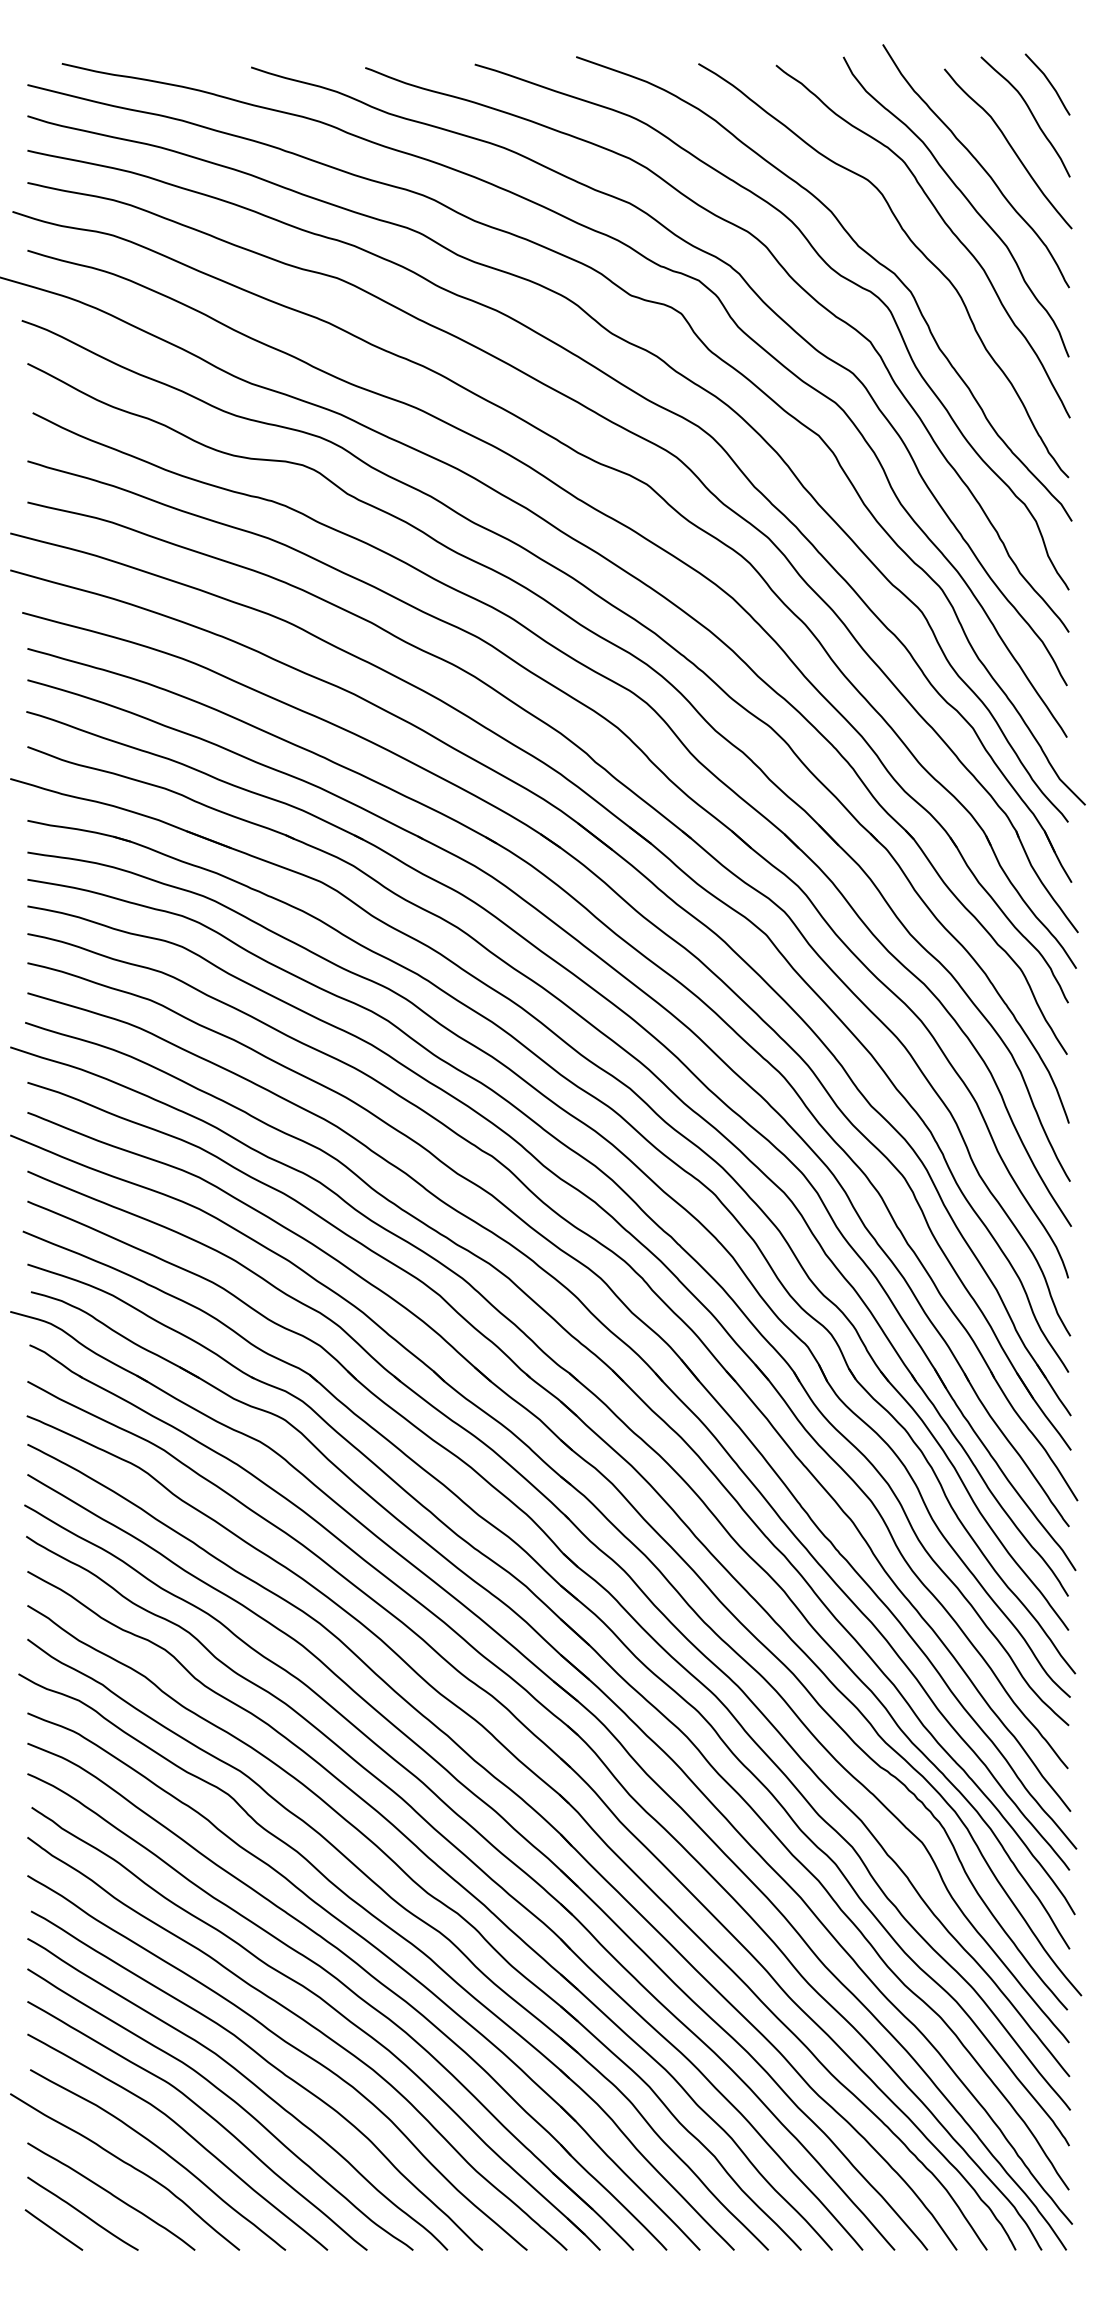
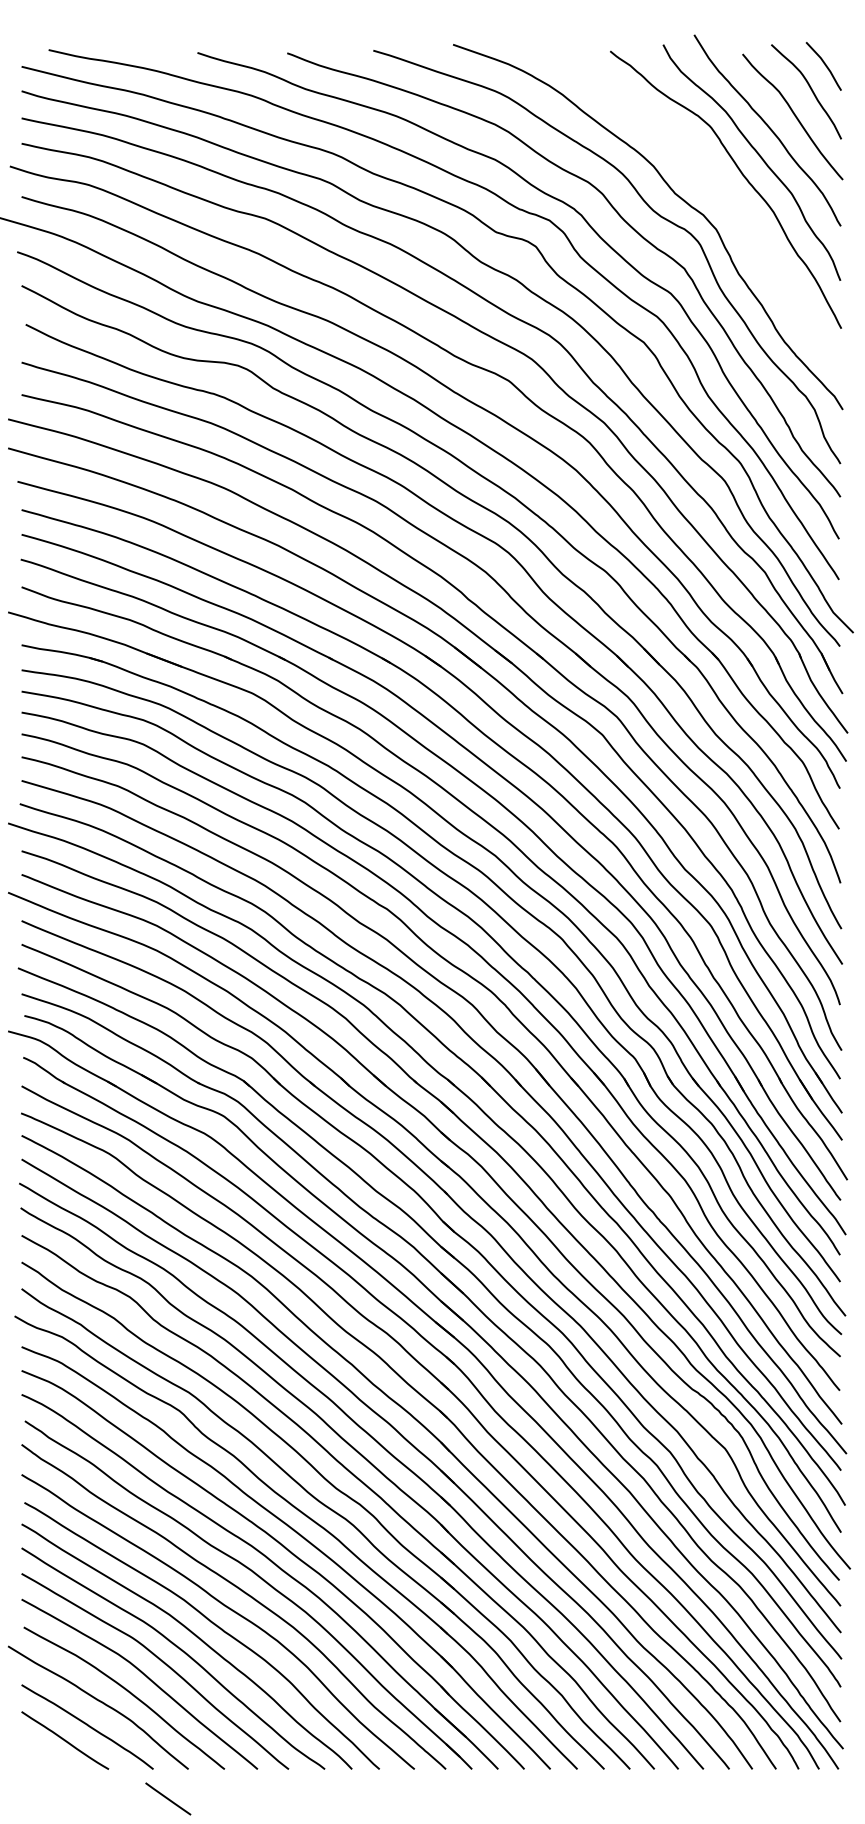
curve: (914, 246) -> (719, 193), removed
line: (53, 2229) -> (167, 1798), moved

